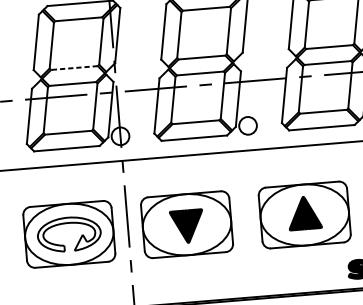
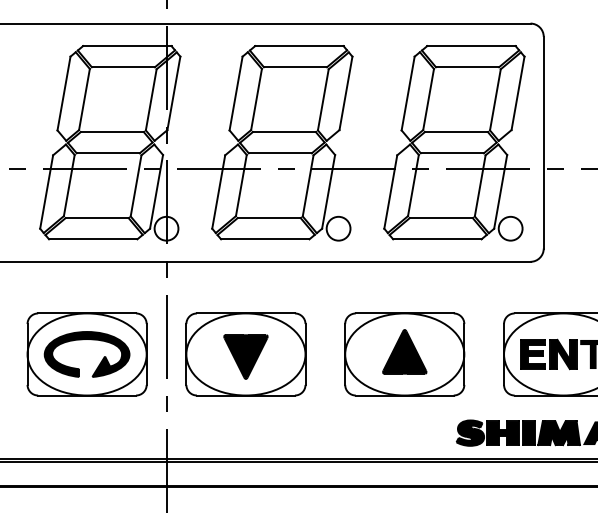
line: (74, 68) -> (112, 132), dashed -> solid
fill: (68, 233) -> (86, 353), added

